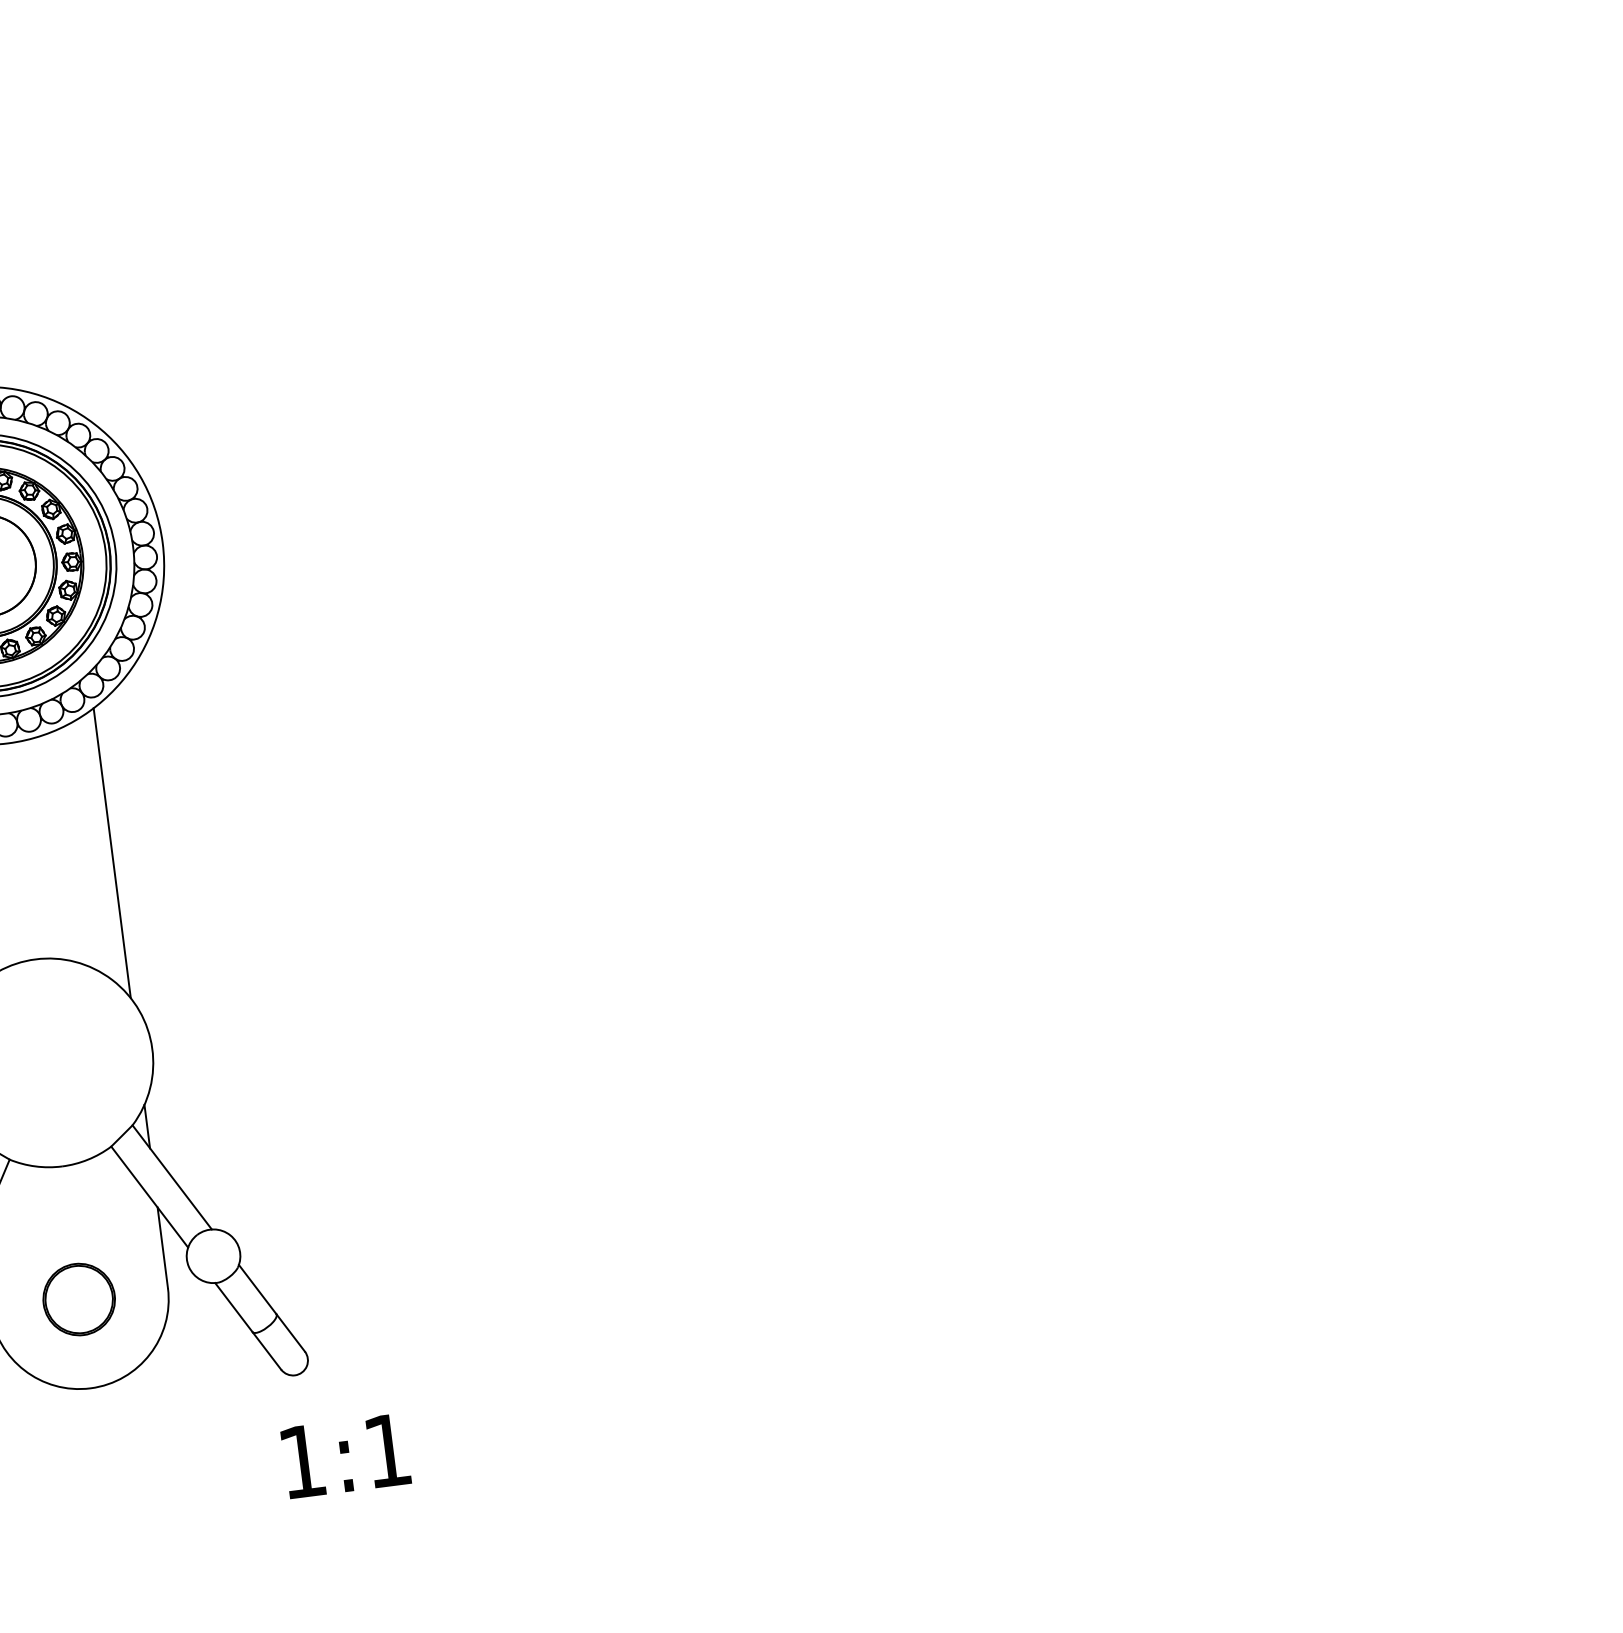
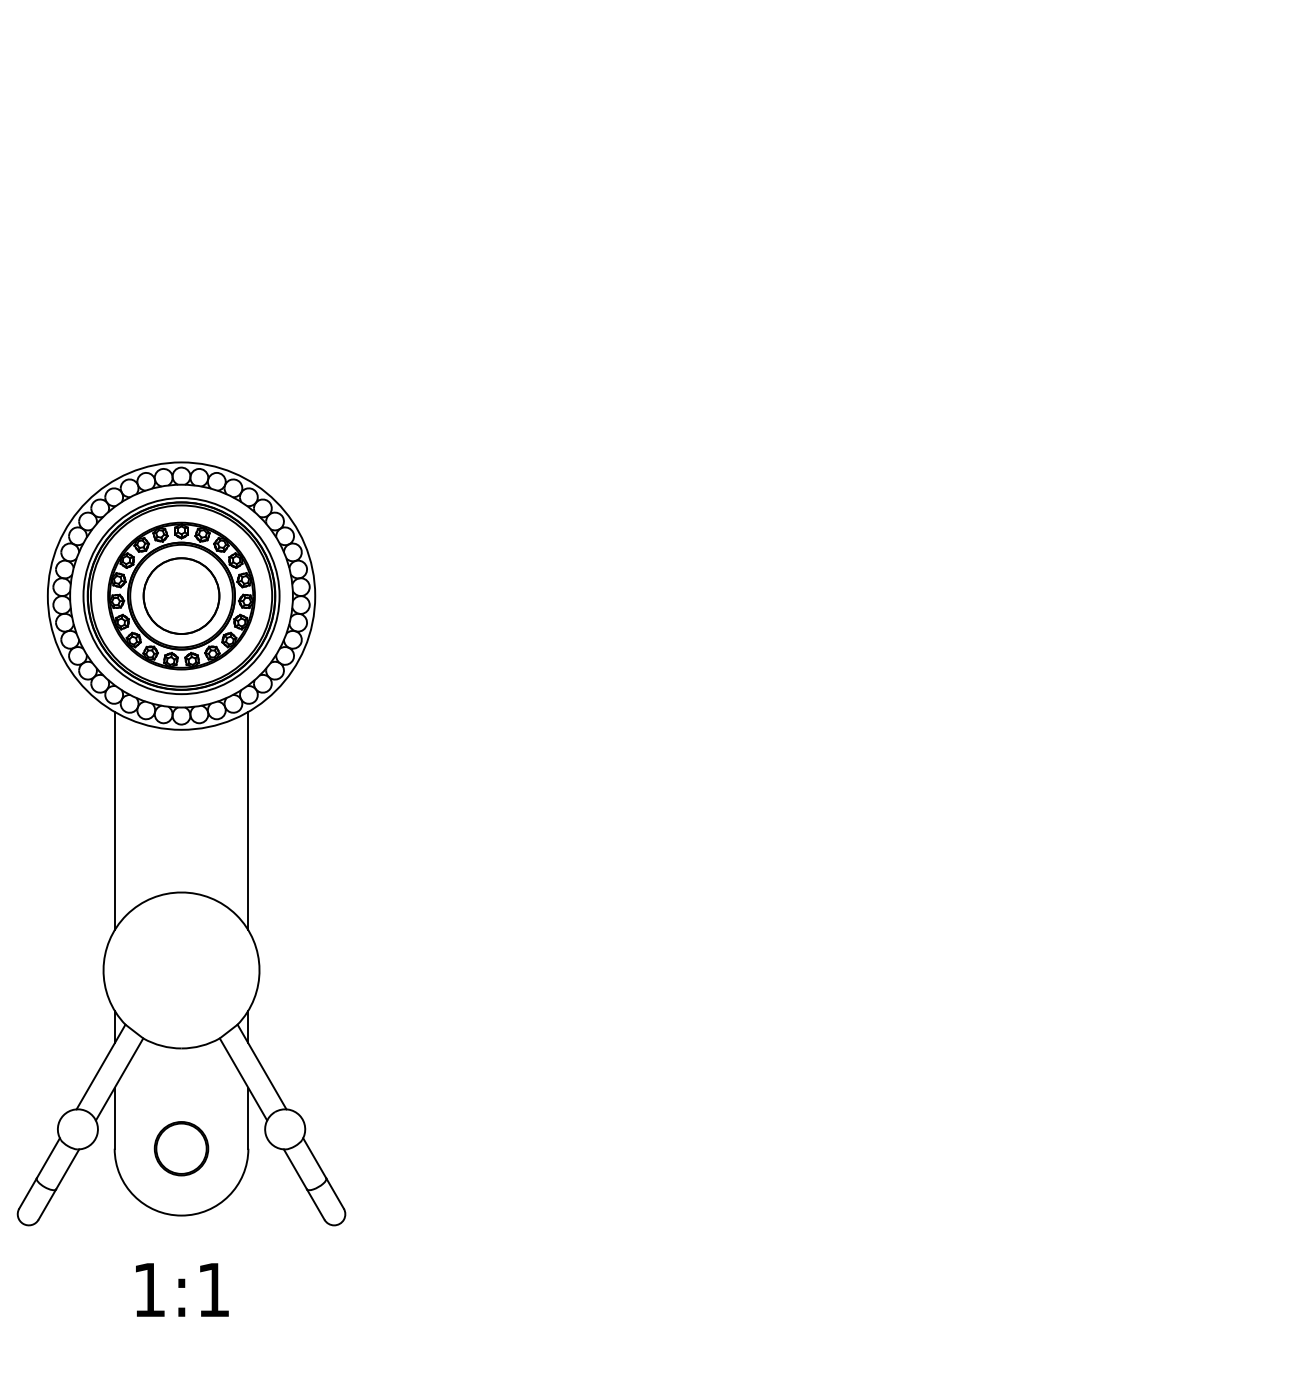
text: (346, 1455) -> (182, 1289), moved

